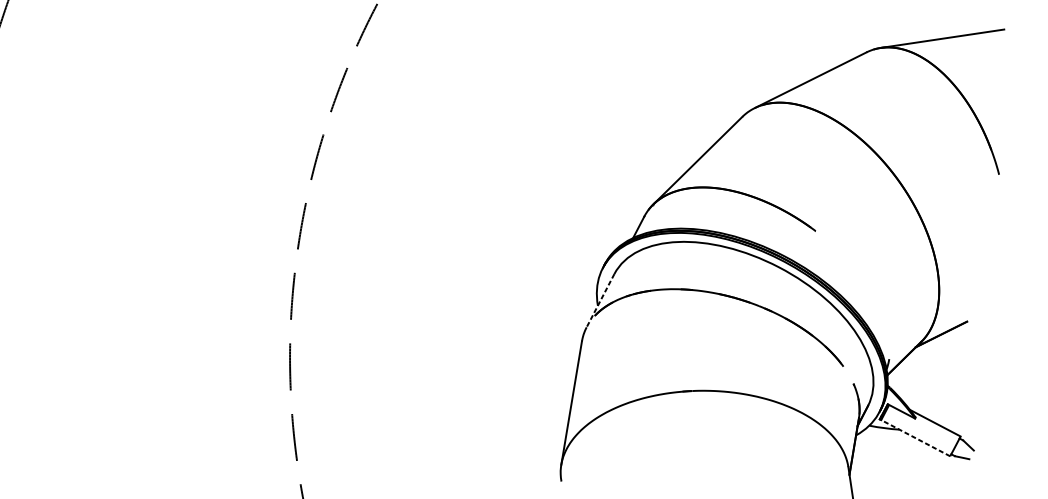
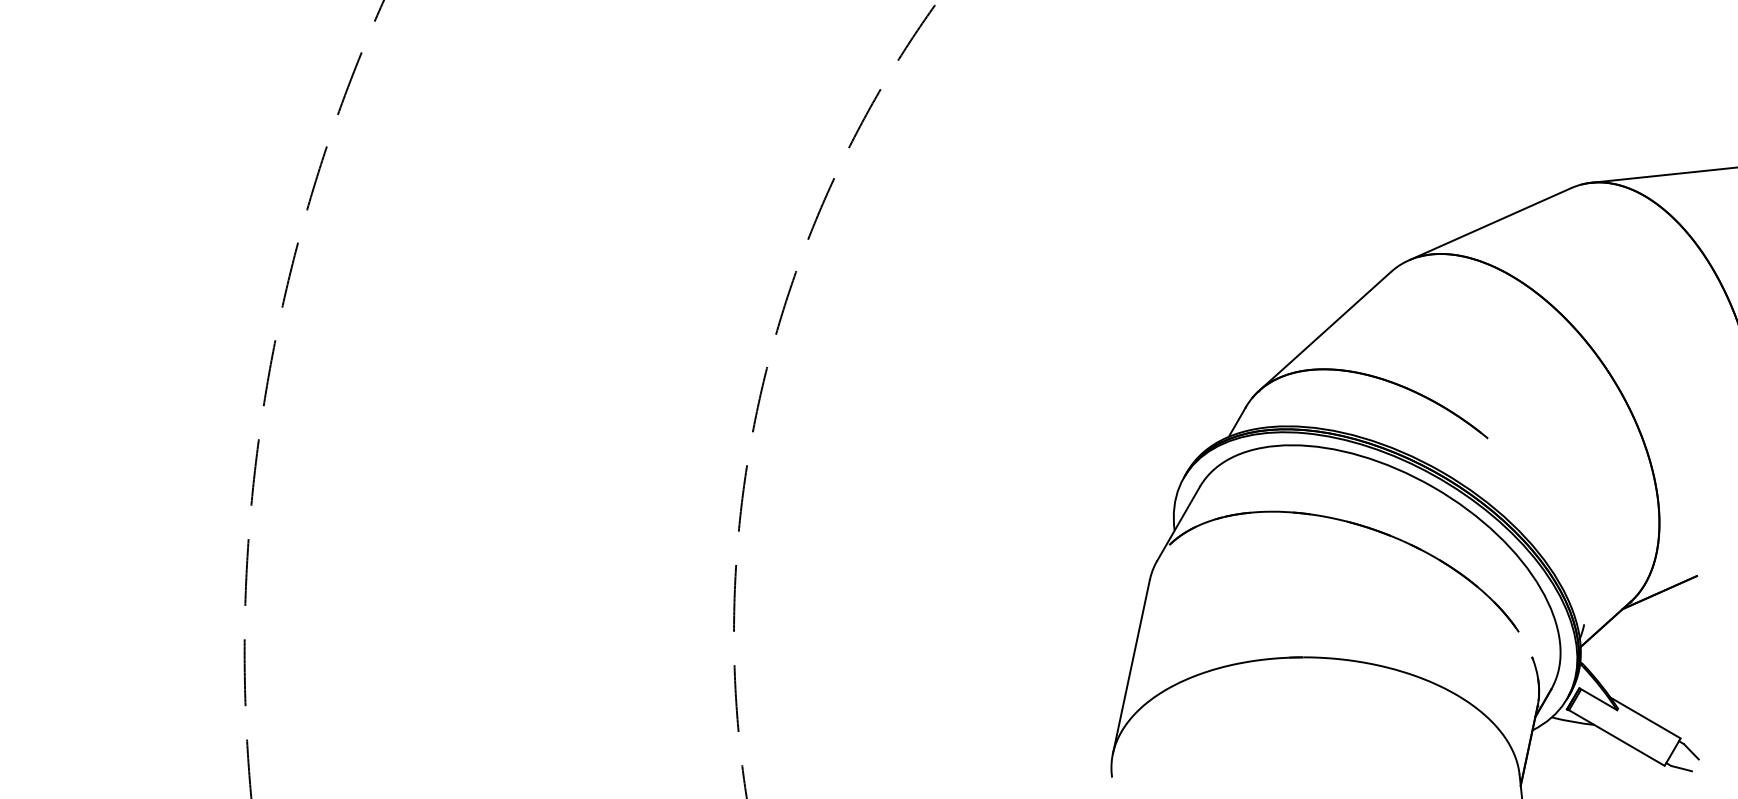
line: (600, 300) -> (1178, 523), dashed -> solid
line: (915, 437) -> (1616, 737), dashed -> solid

